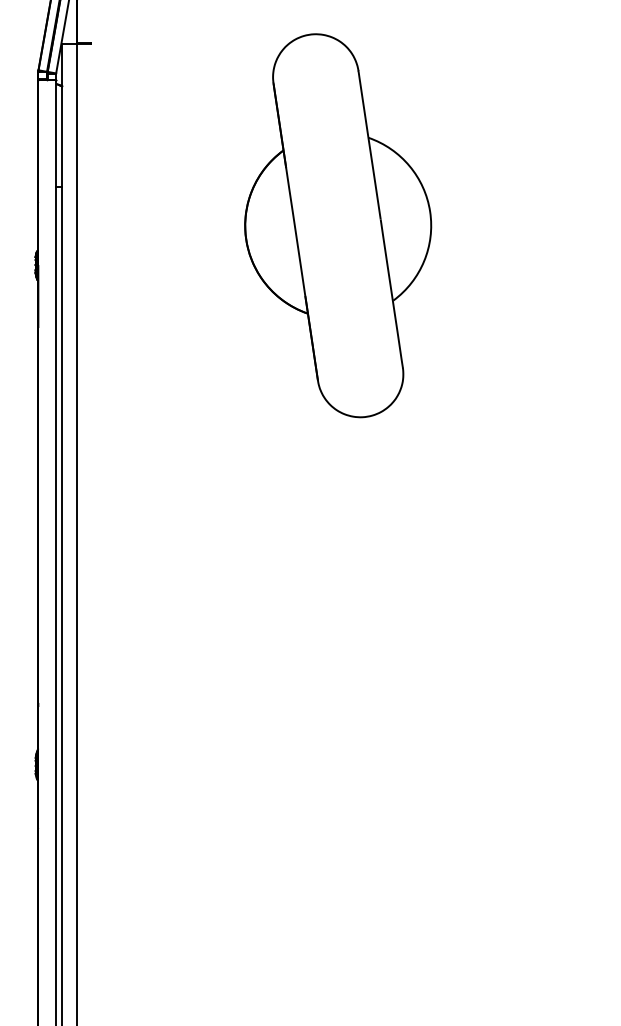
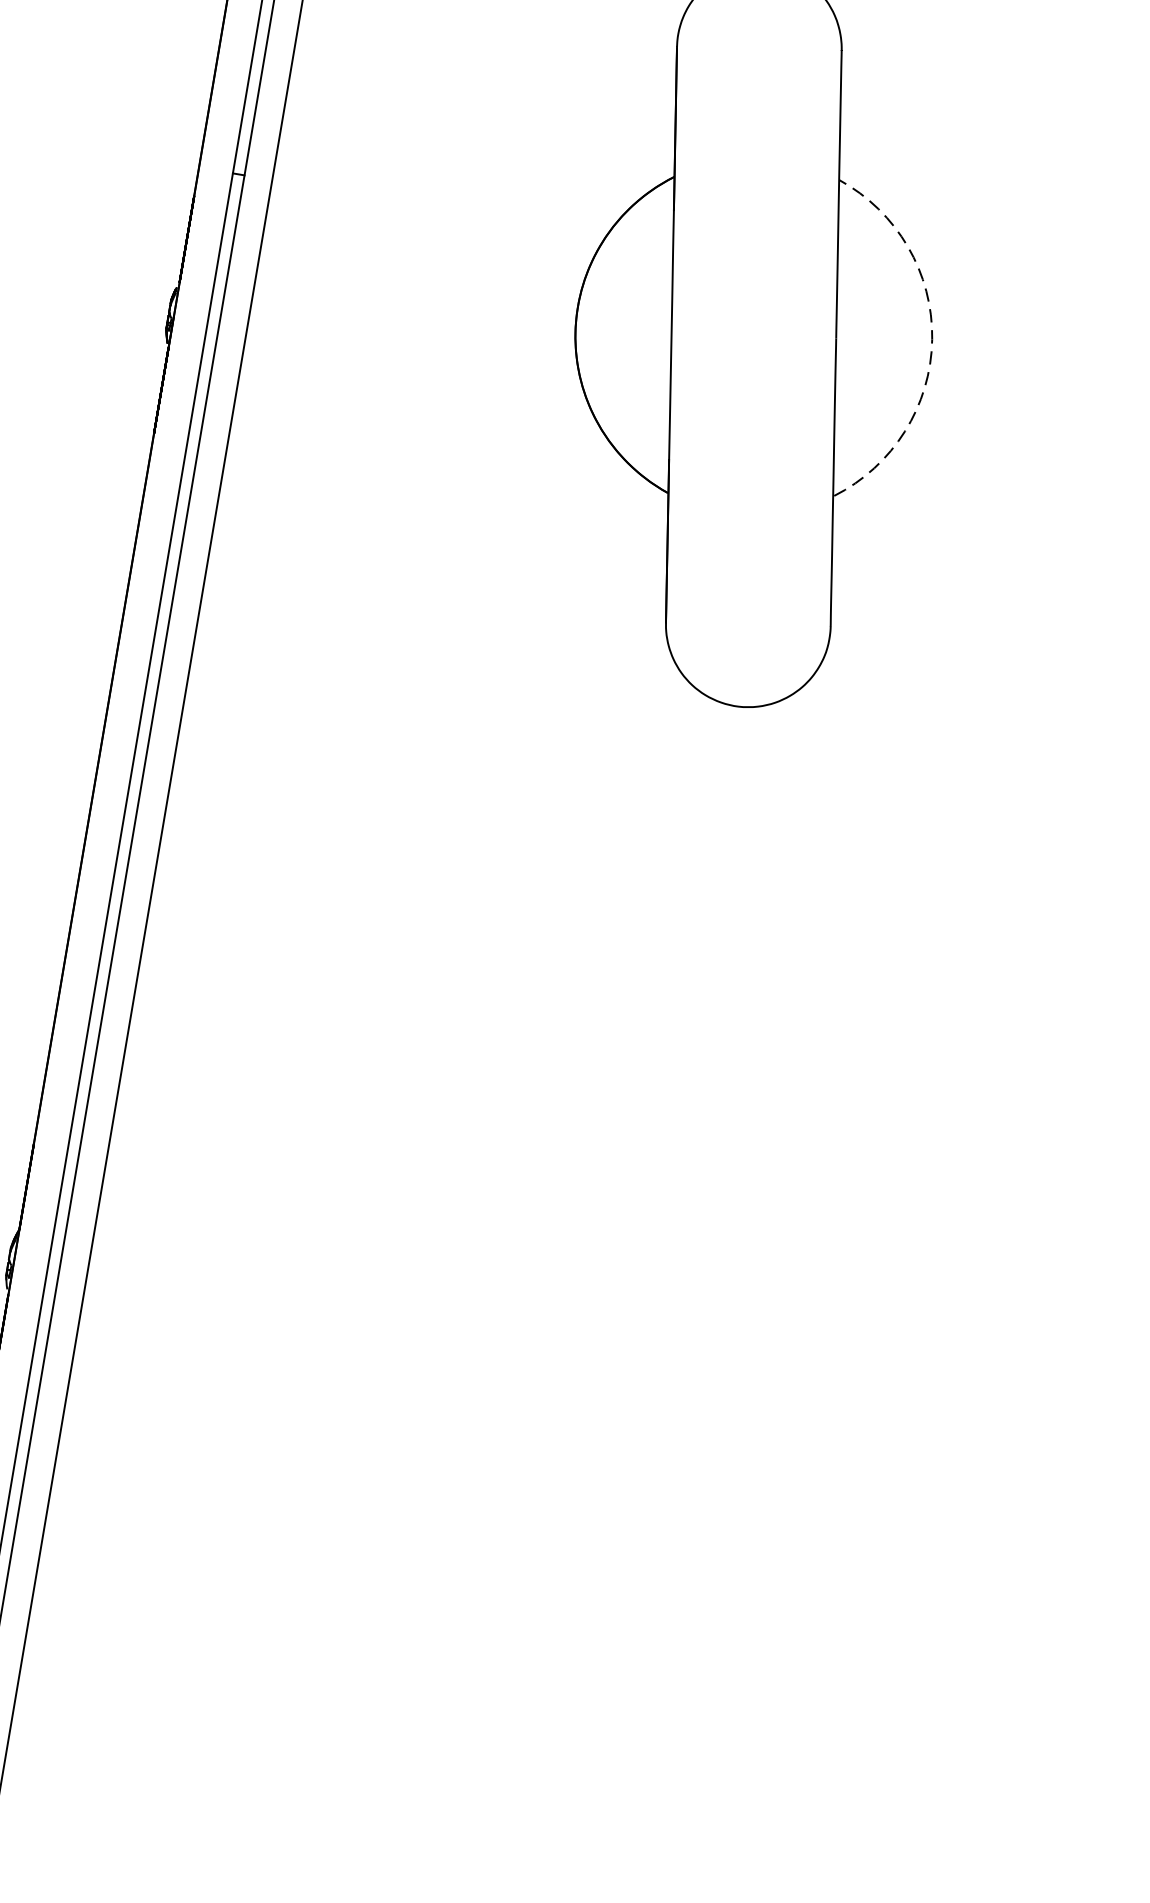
arc: (430, 211) -> (932, 339), solid -> dashed

